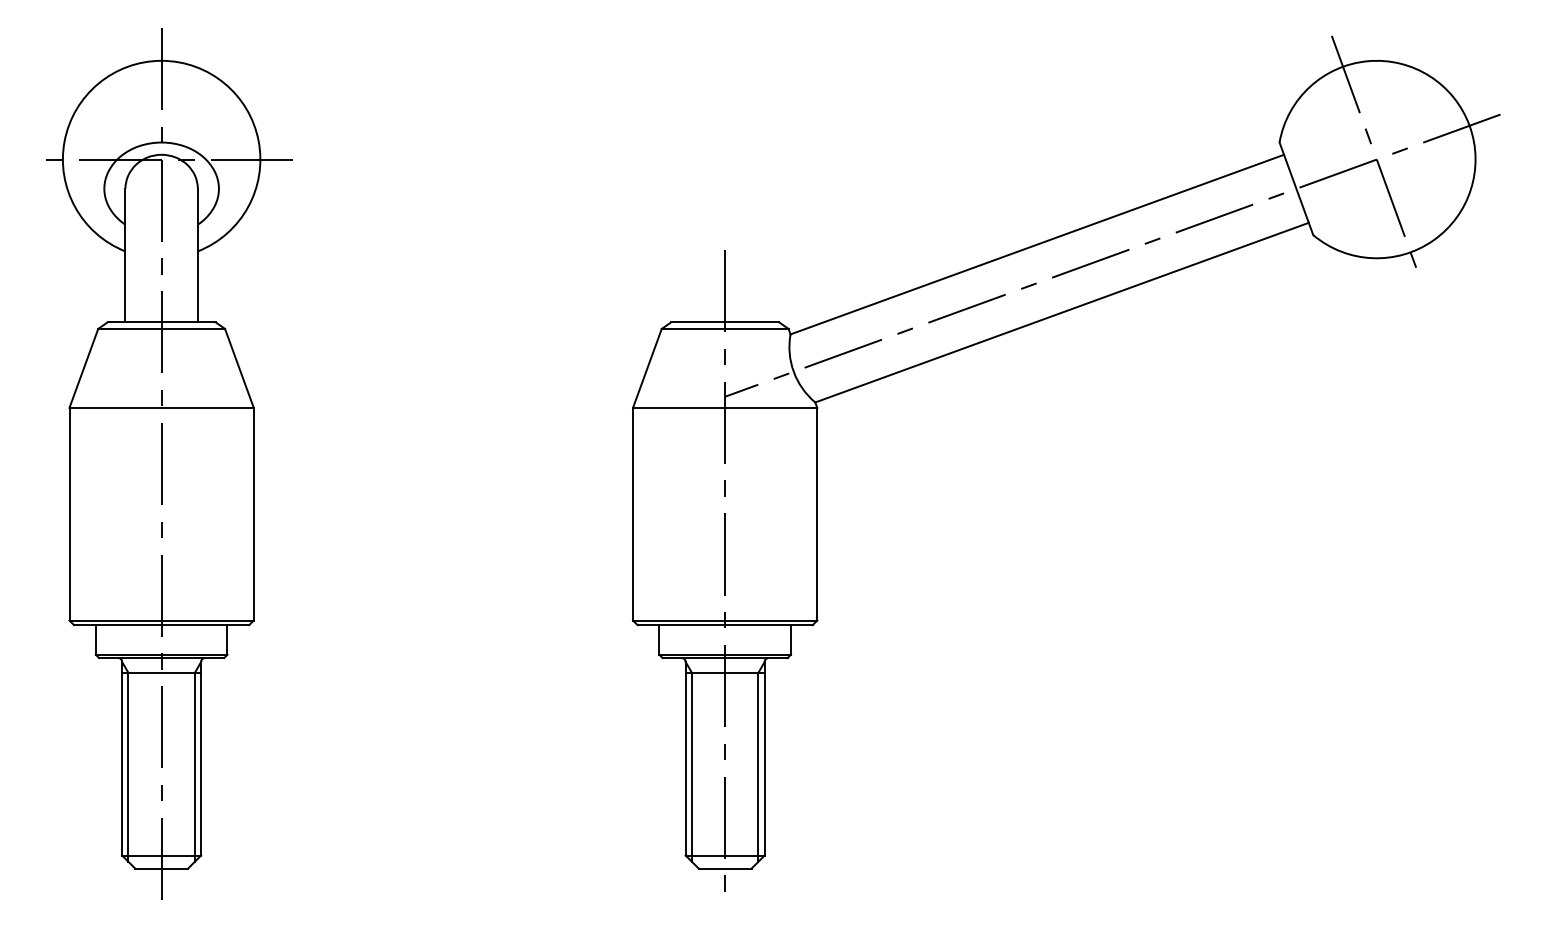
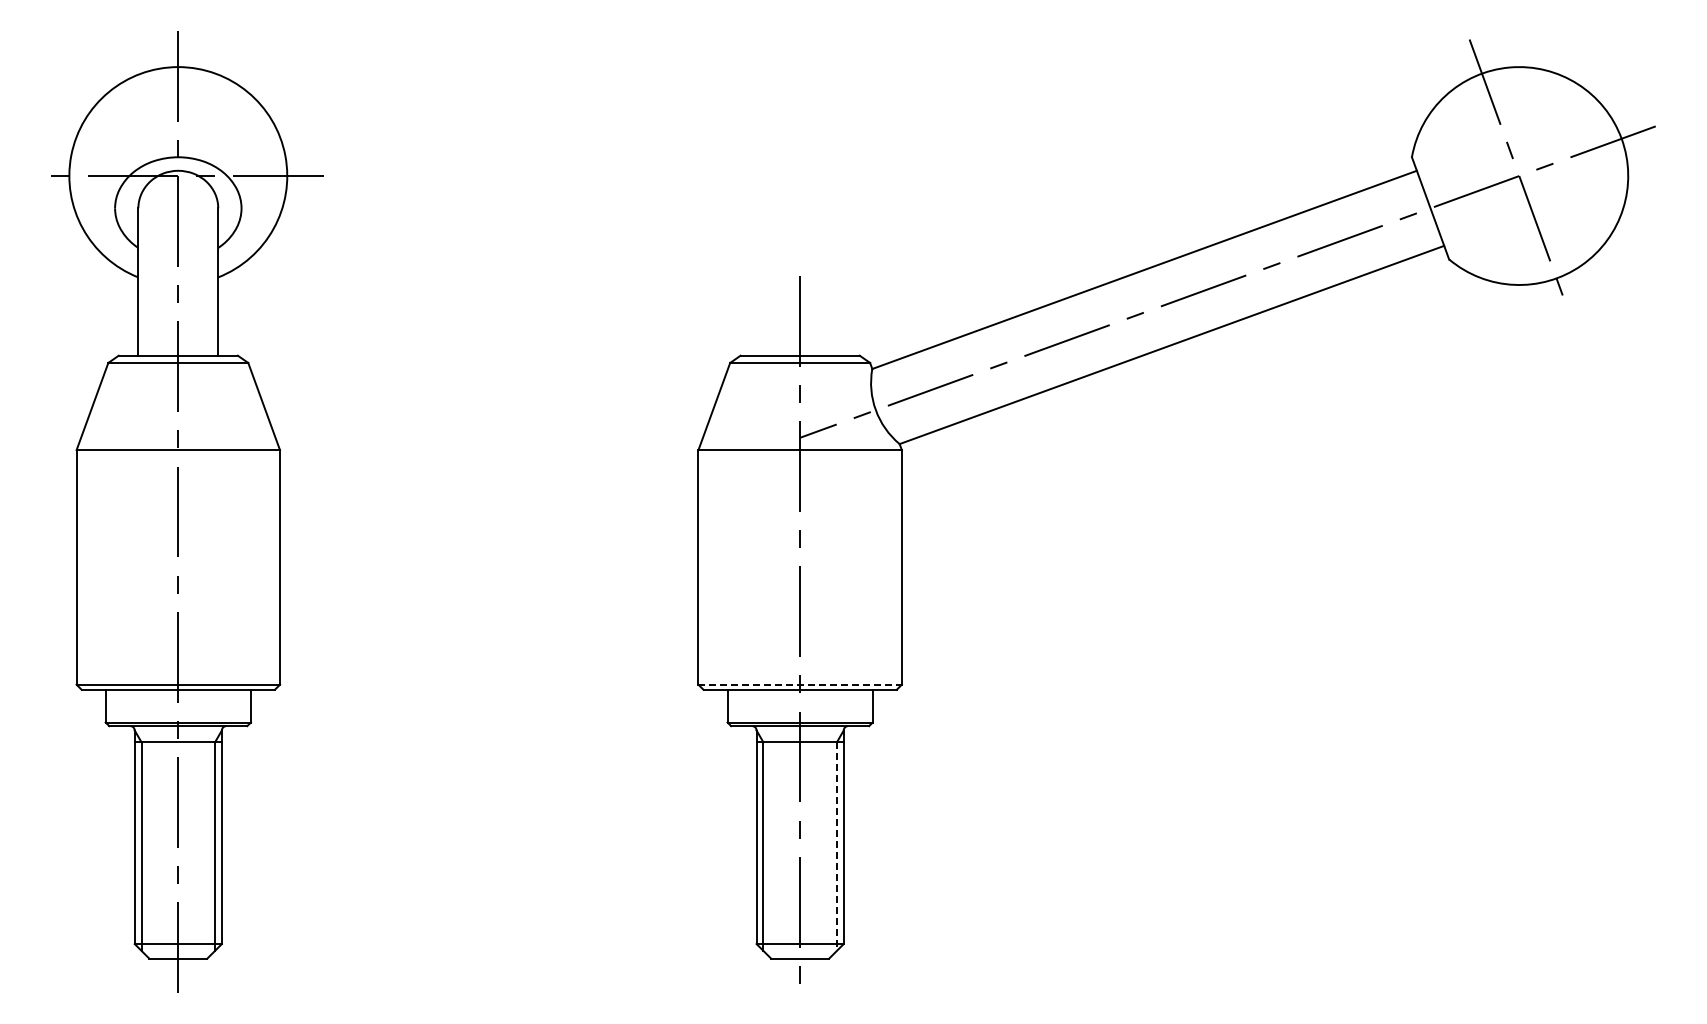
line: (725, 620) -> (800, 684), solid -> dashed
line: (758, 768) -> (836, 847), solid -> dashed

